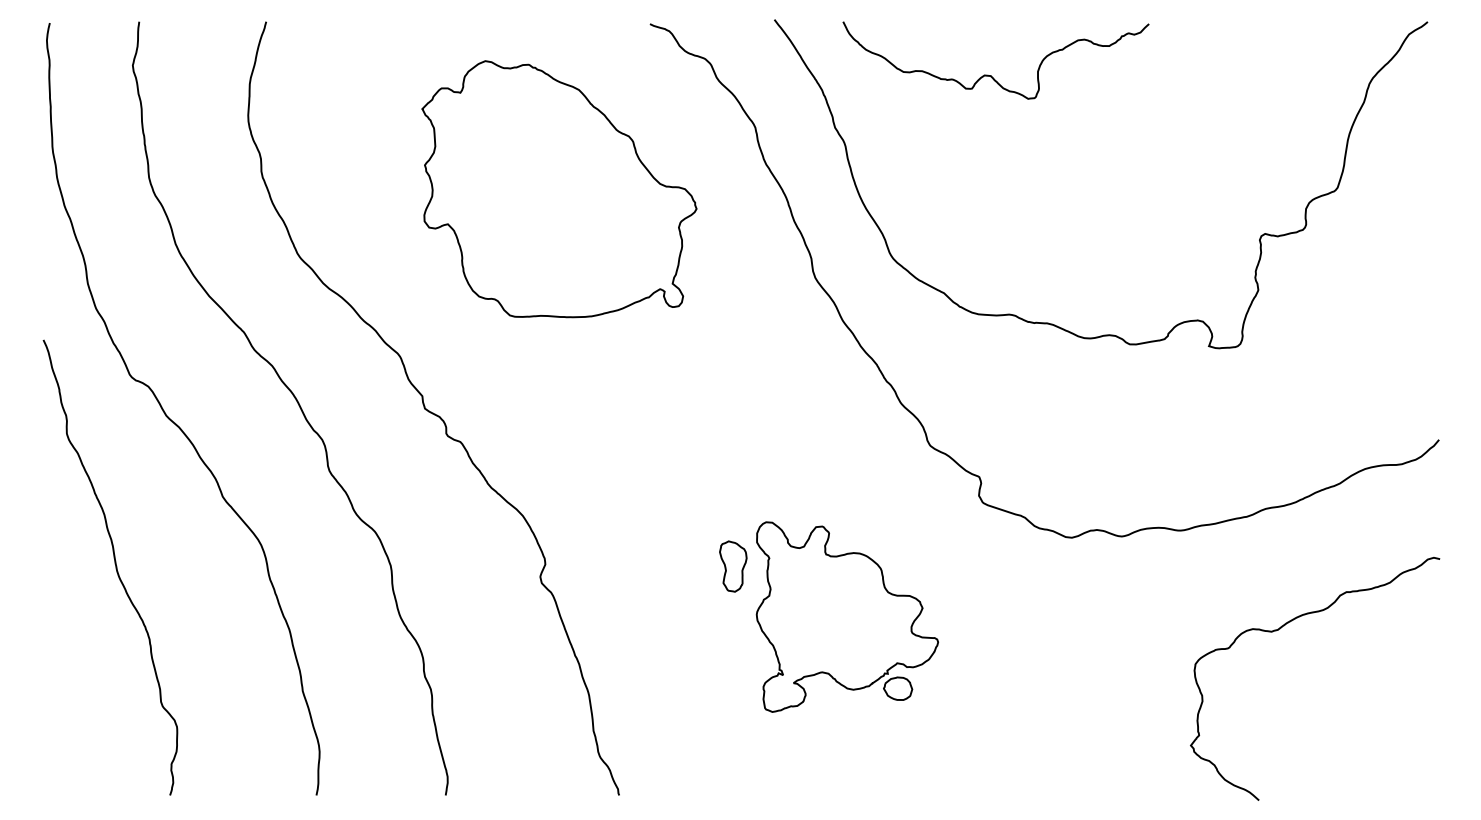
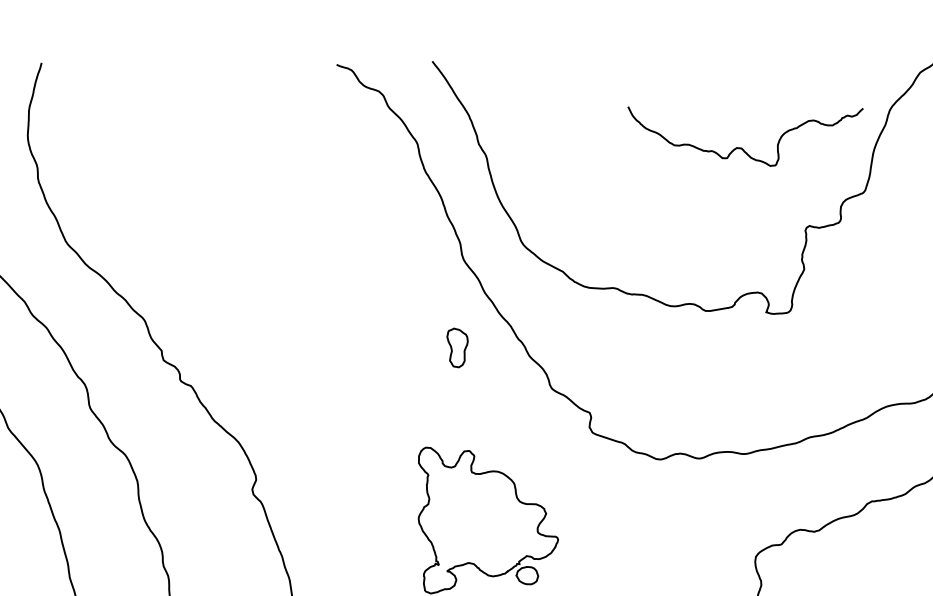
curve: (991, 75) -> (742, 148), moved
part: (559, 189) -> (267, 191), removed
part: (733, 566) -> (457, 347), moved

